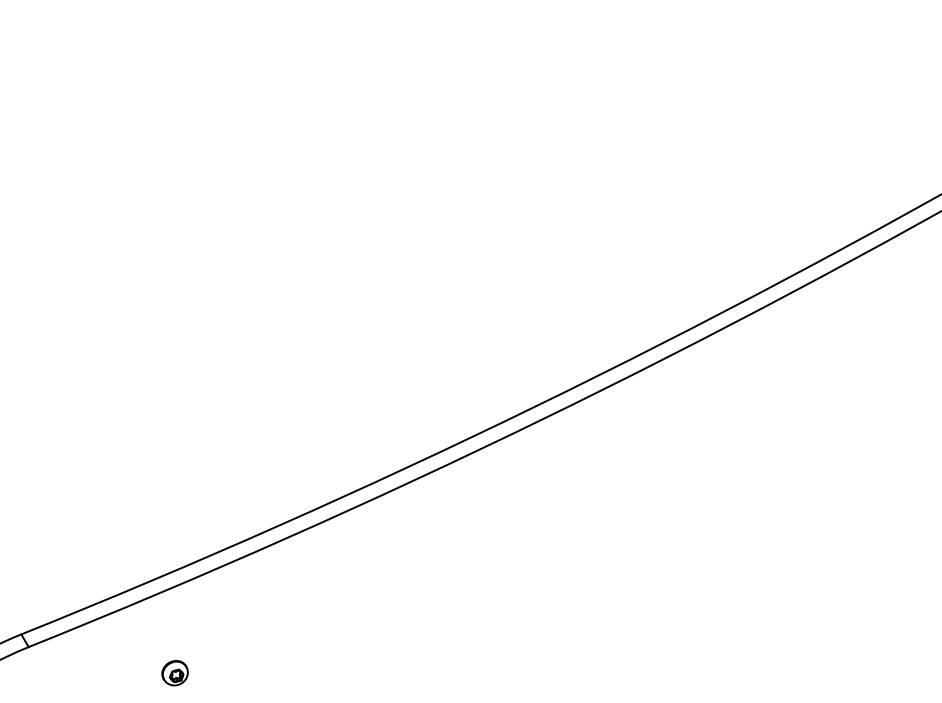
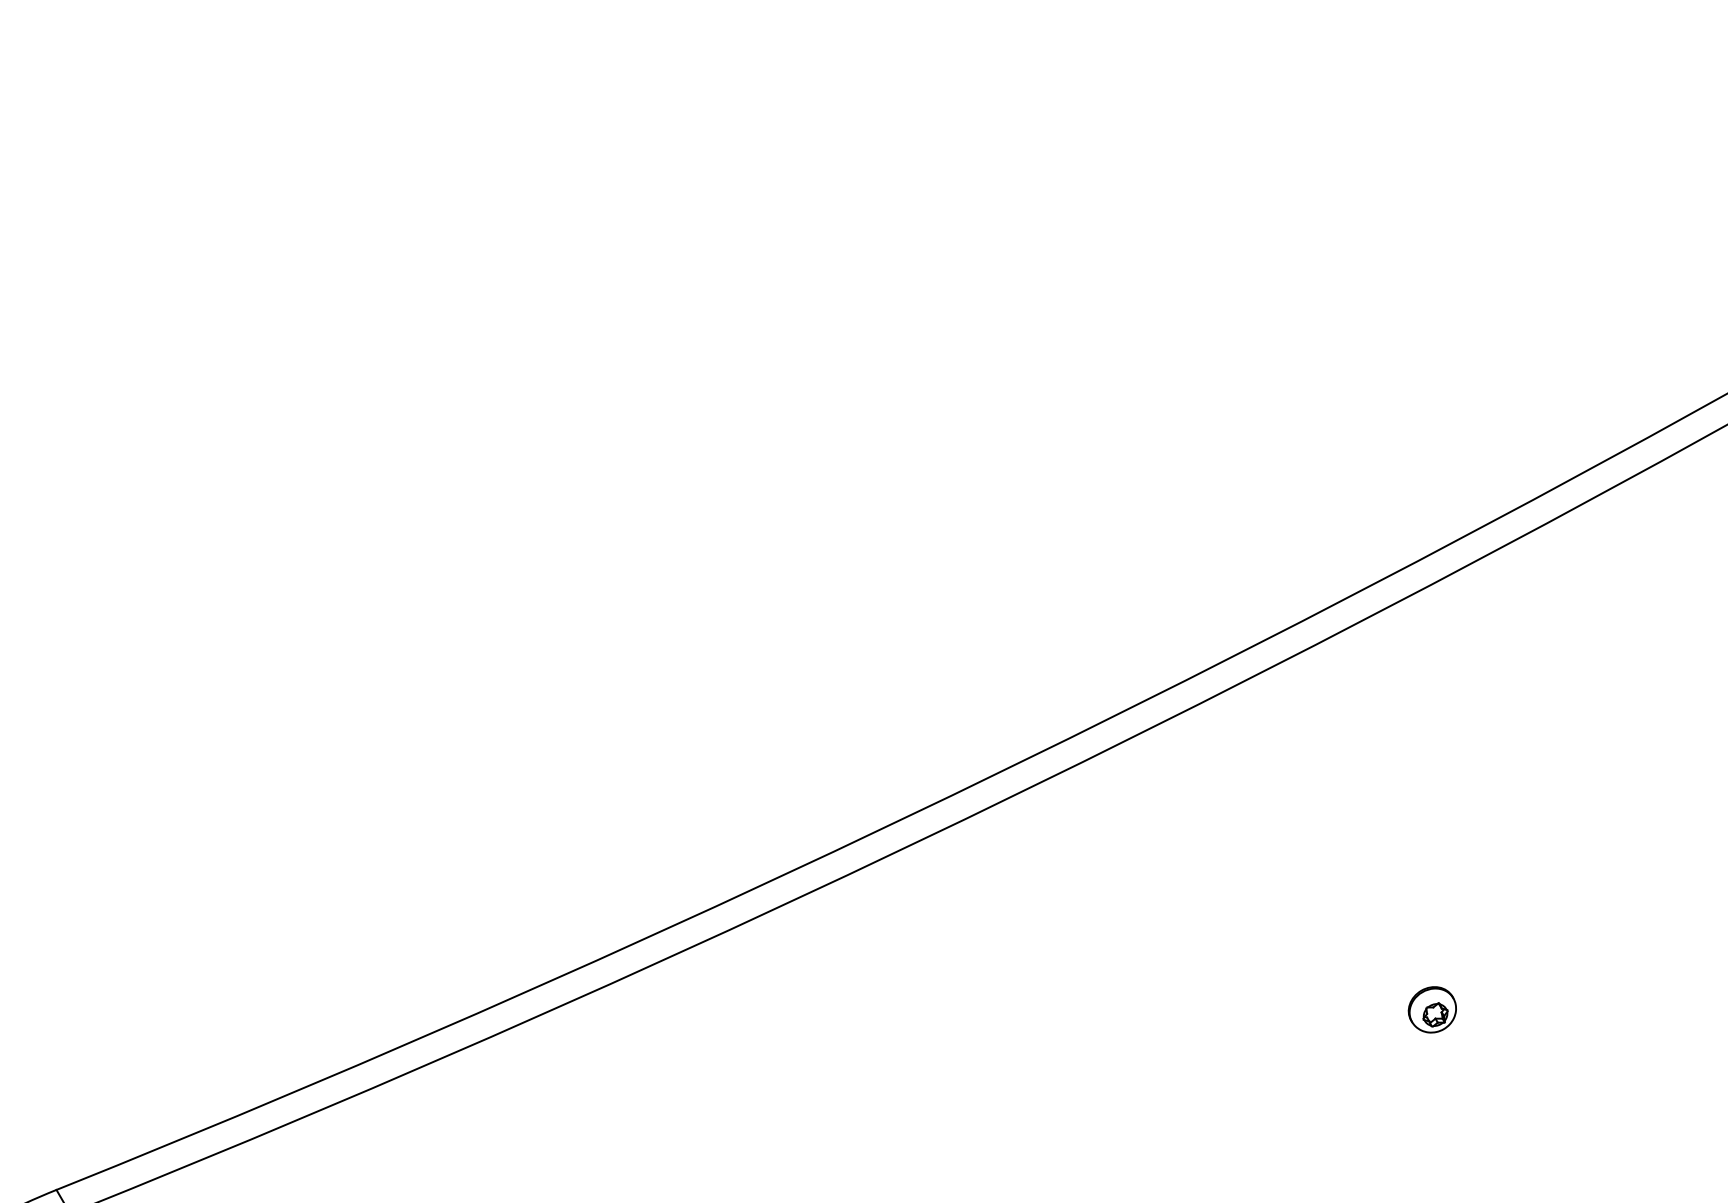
part: (762, 537) -> (1431, 1010), added

